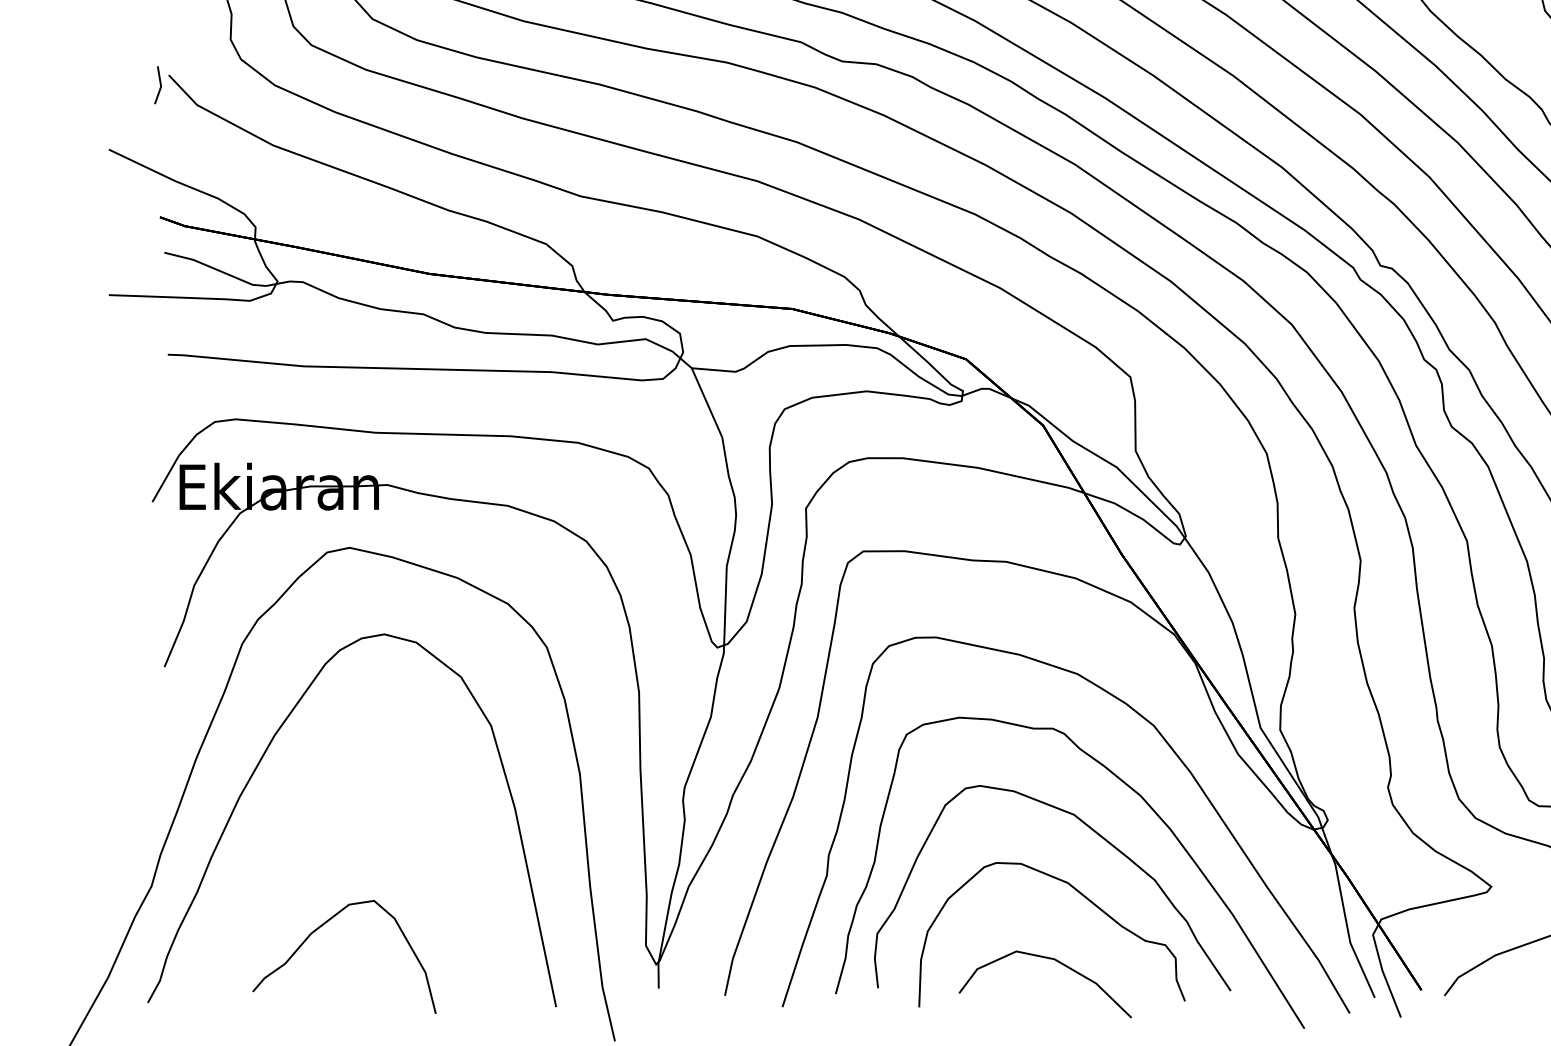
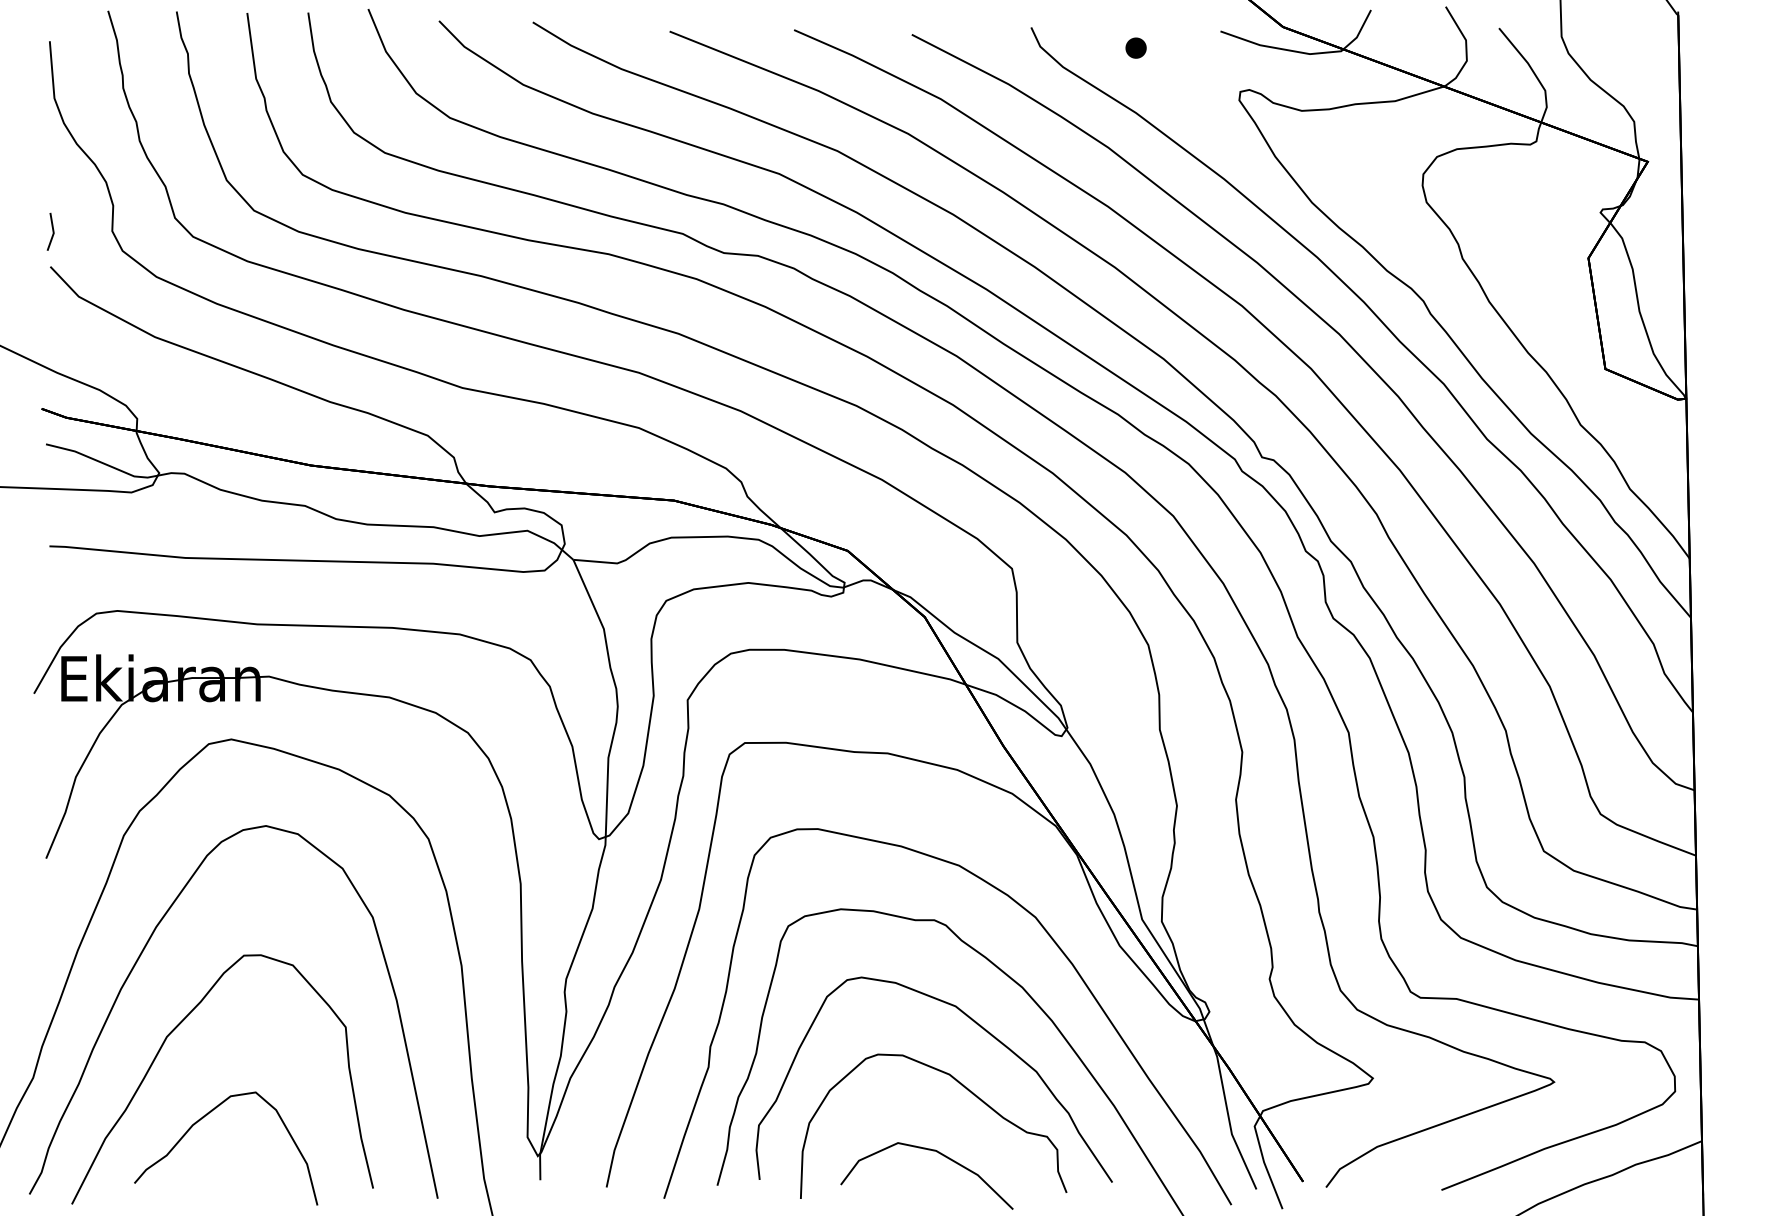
line: (159, 84) -> (52, 231), moved
curve: (280, 855) -> (162, 1047), added

